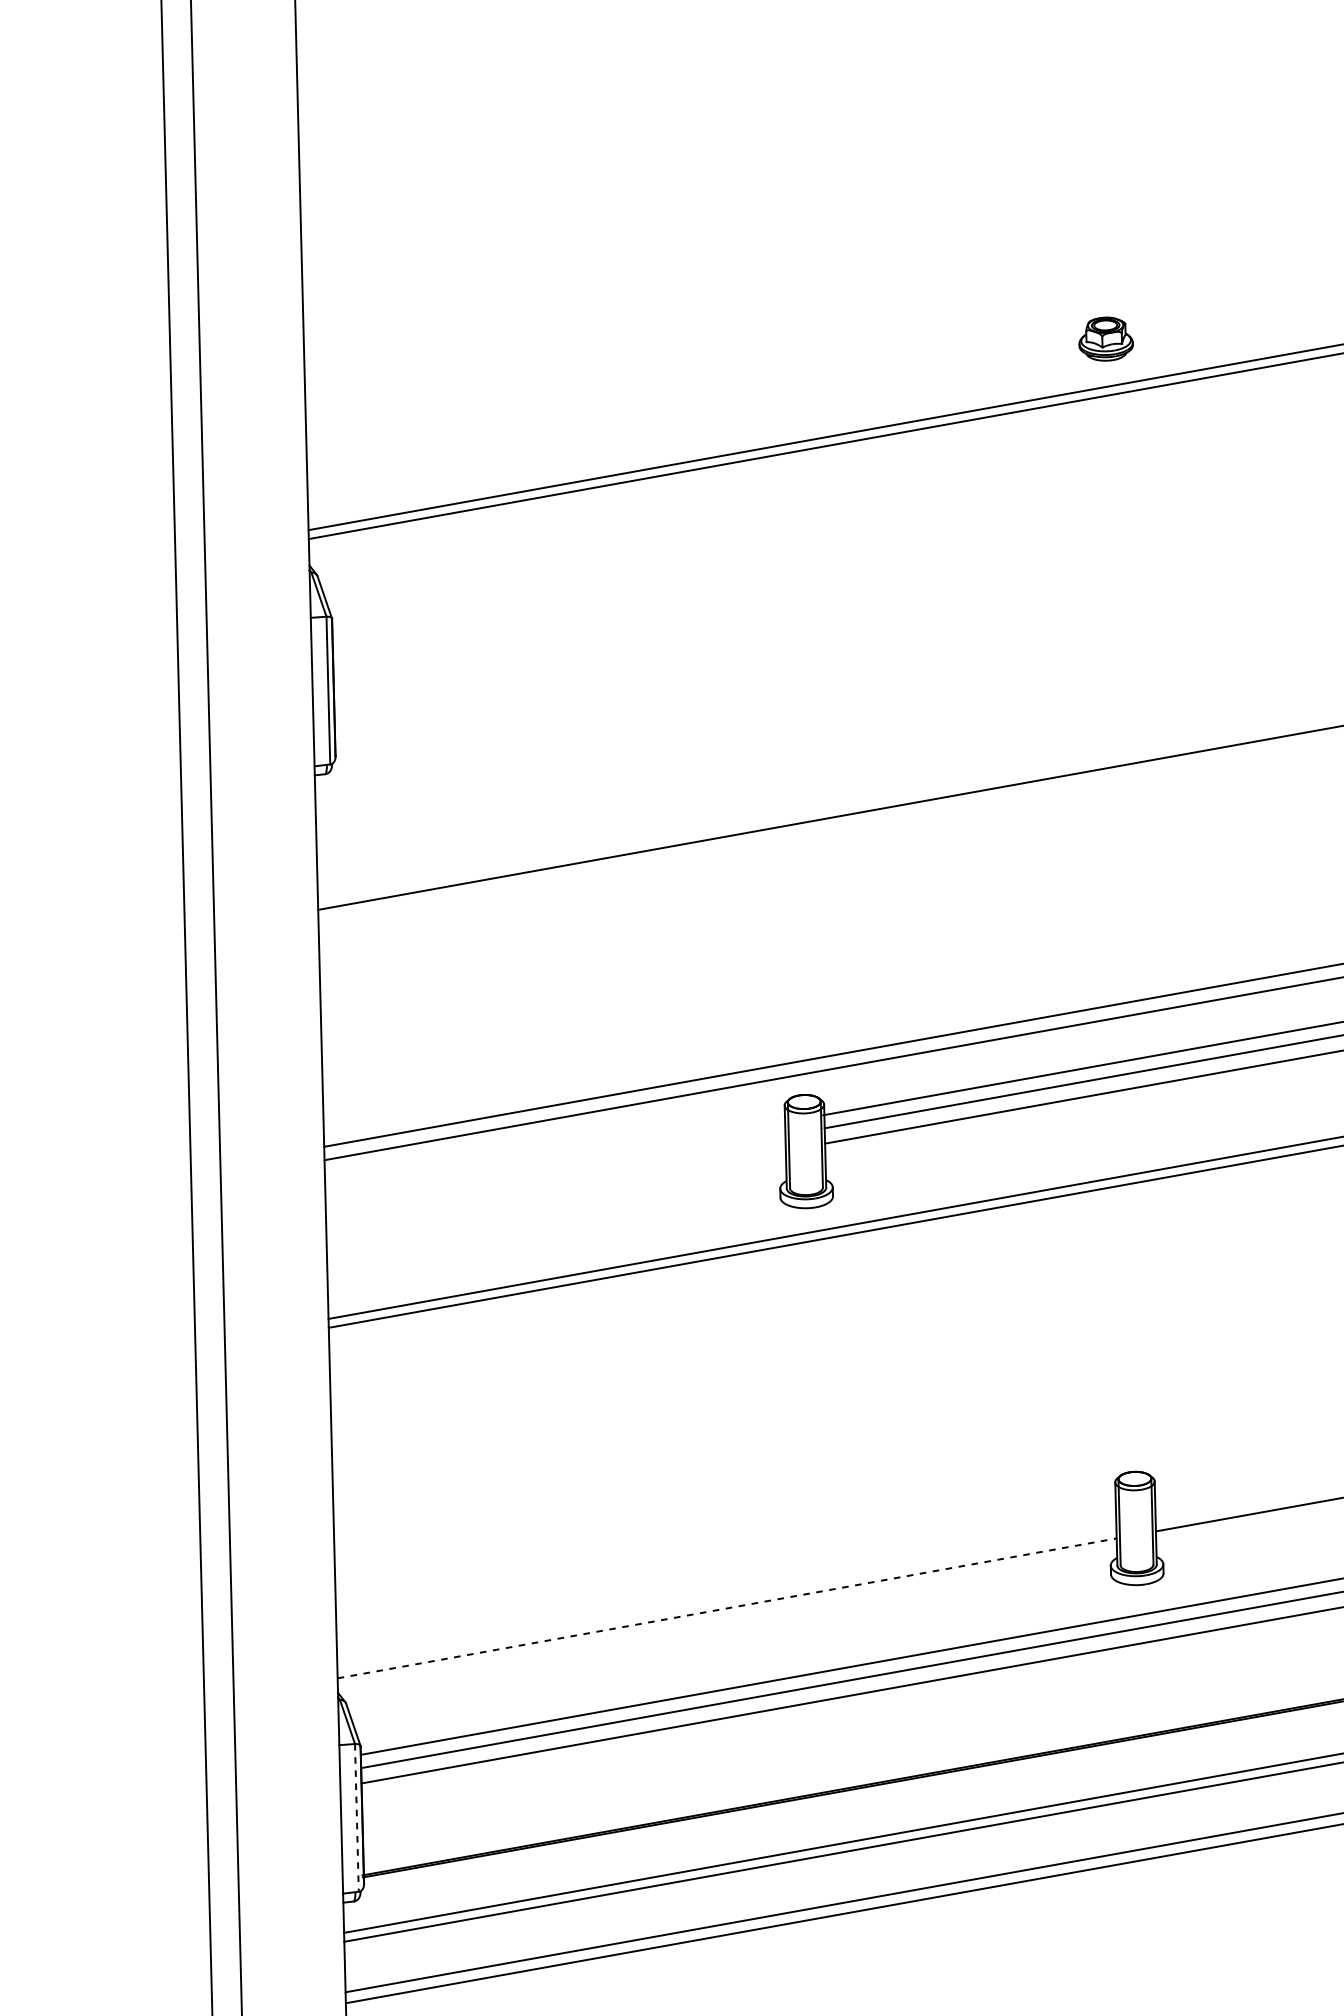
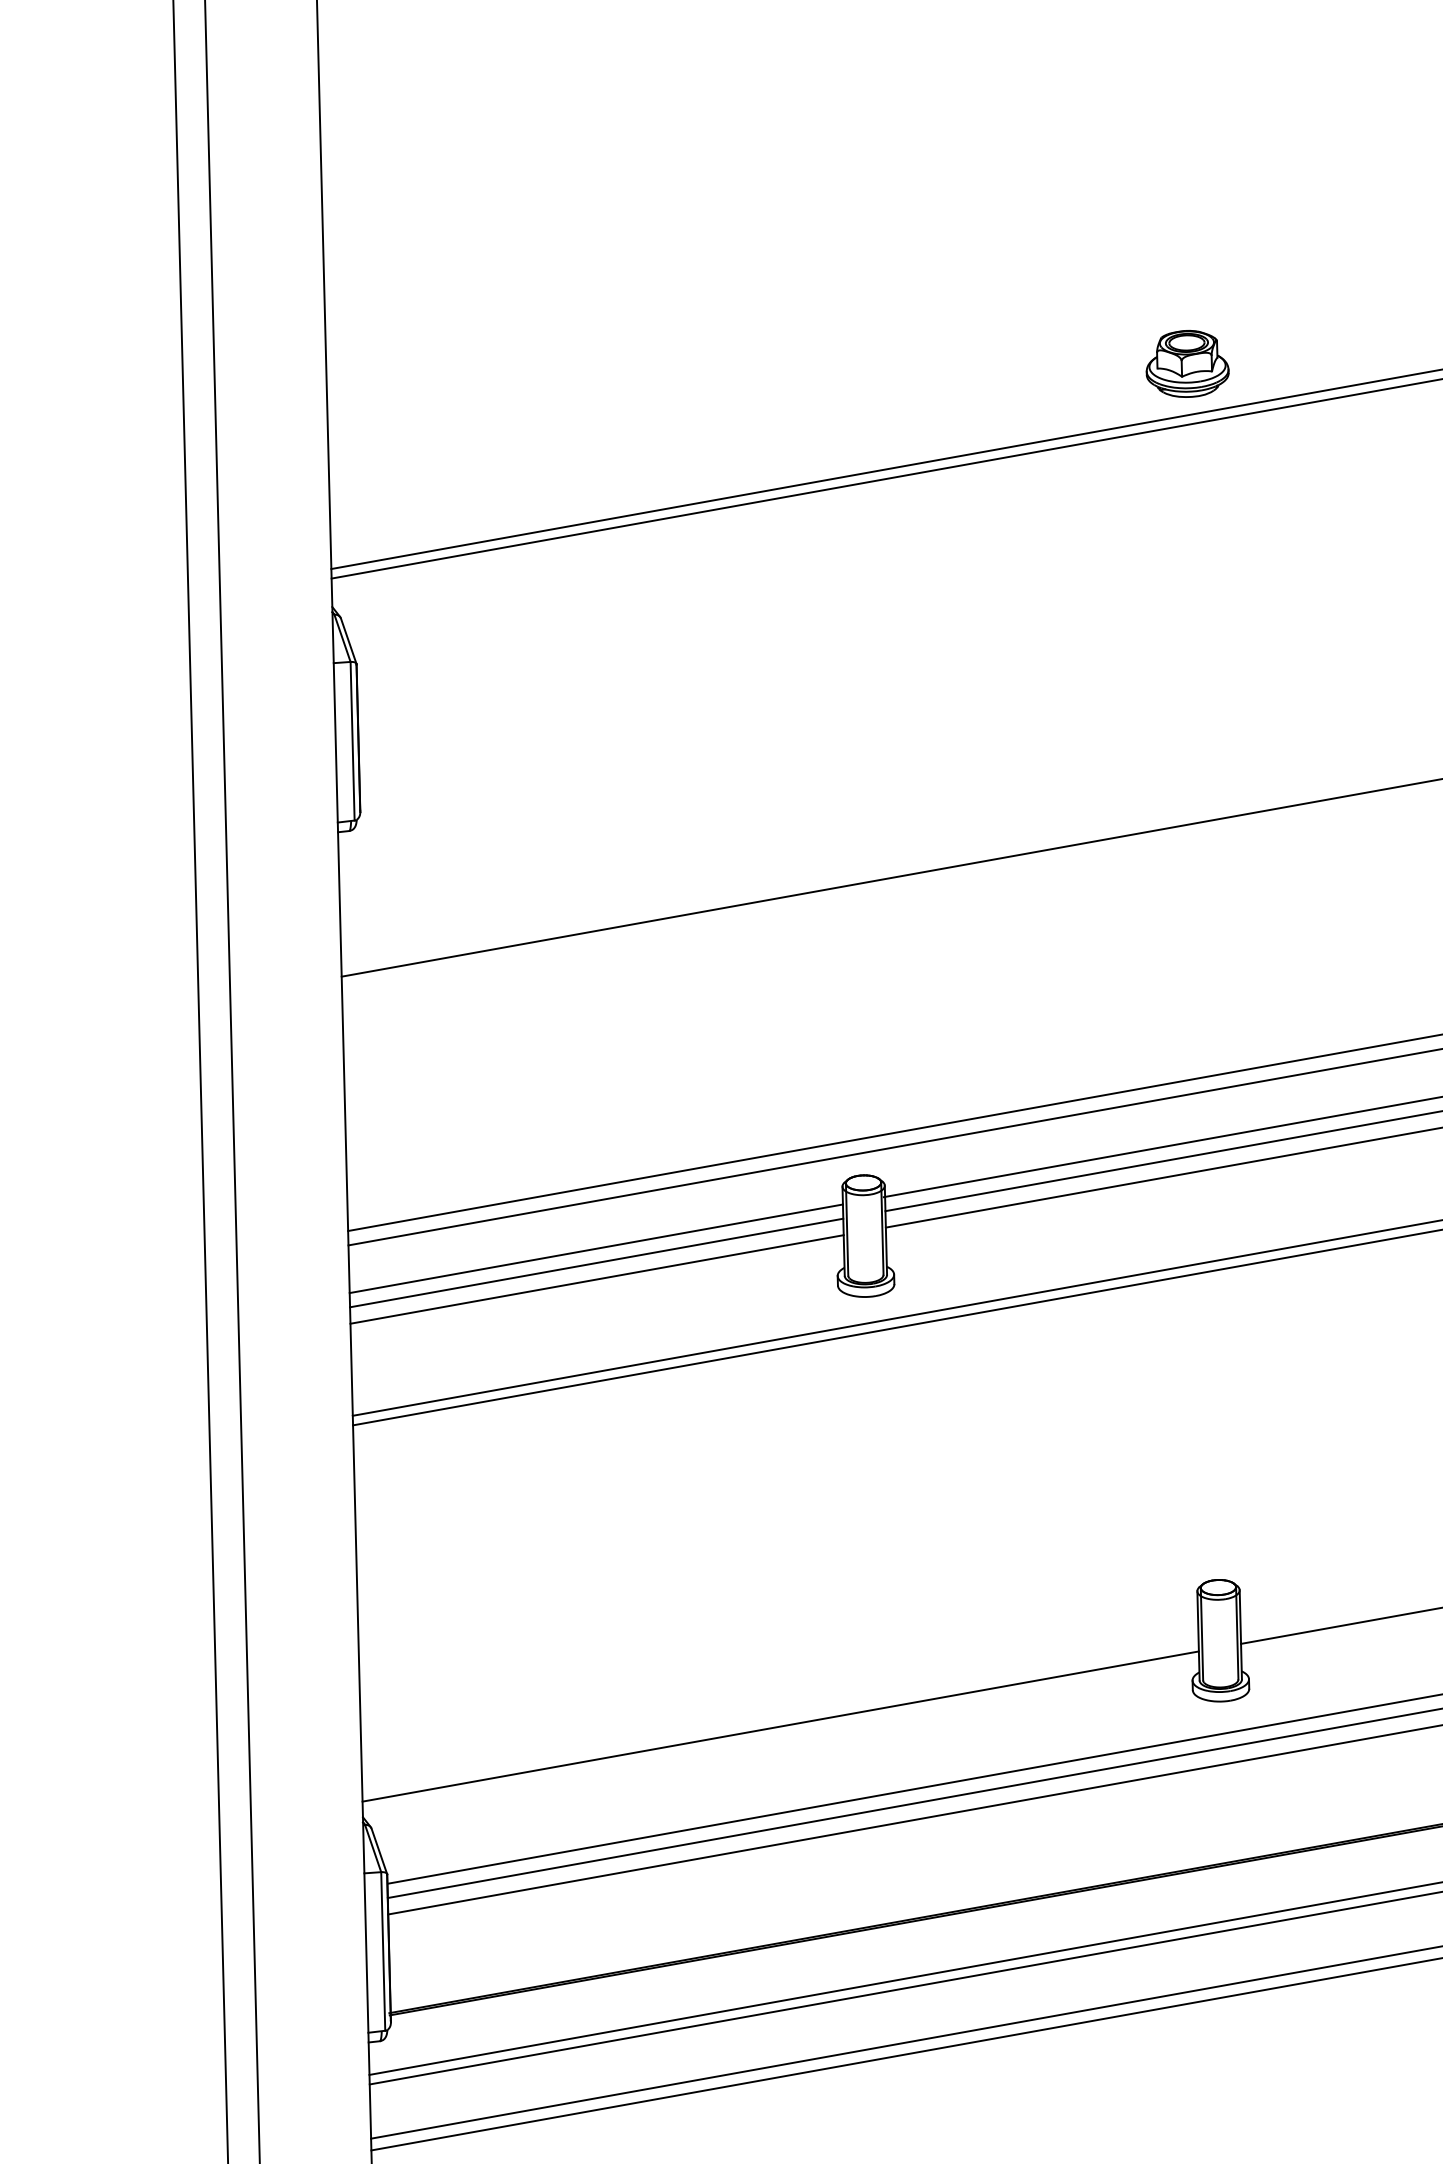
part: (1106, 338) -> (1187, 363), size x1.43
line: (554, 1163) -> (595, 1248), added
line: (555, 1176) -> (596, 1262), added
line: (555, 1191) -> (596, 1279), added
line: (726, 1608) -> (780, 1726), dashed -> solid
line: (357, 1817) -> (383, 1951), dashed -> solid

